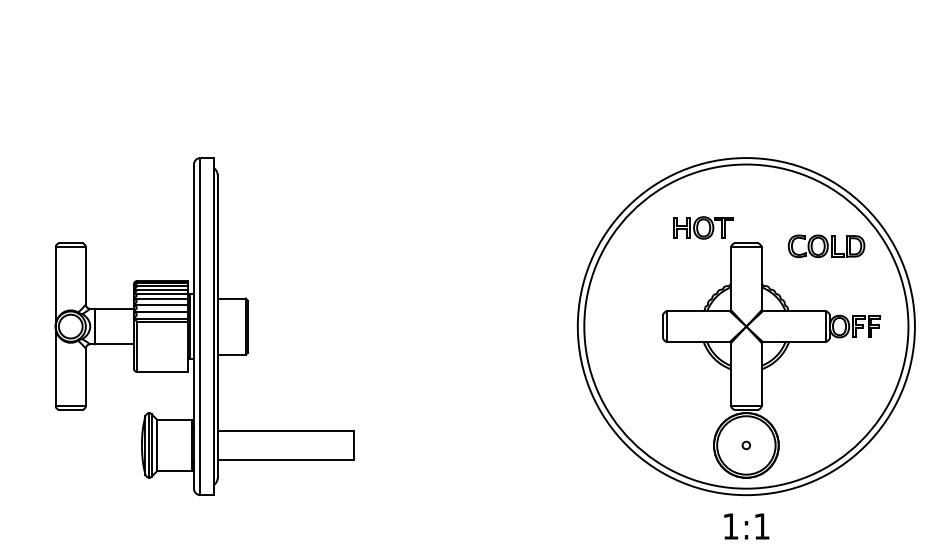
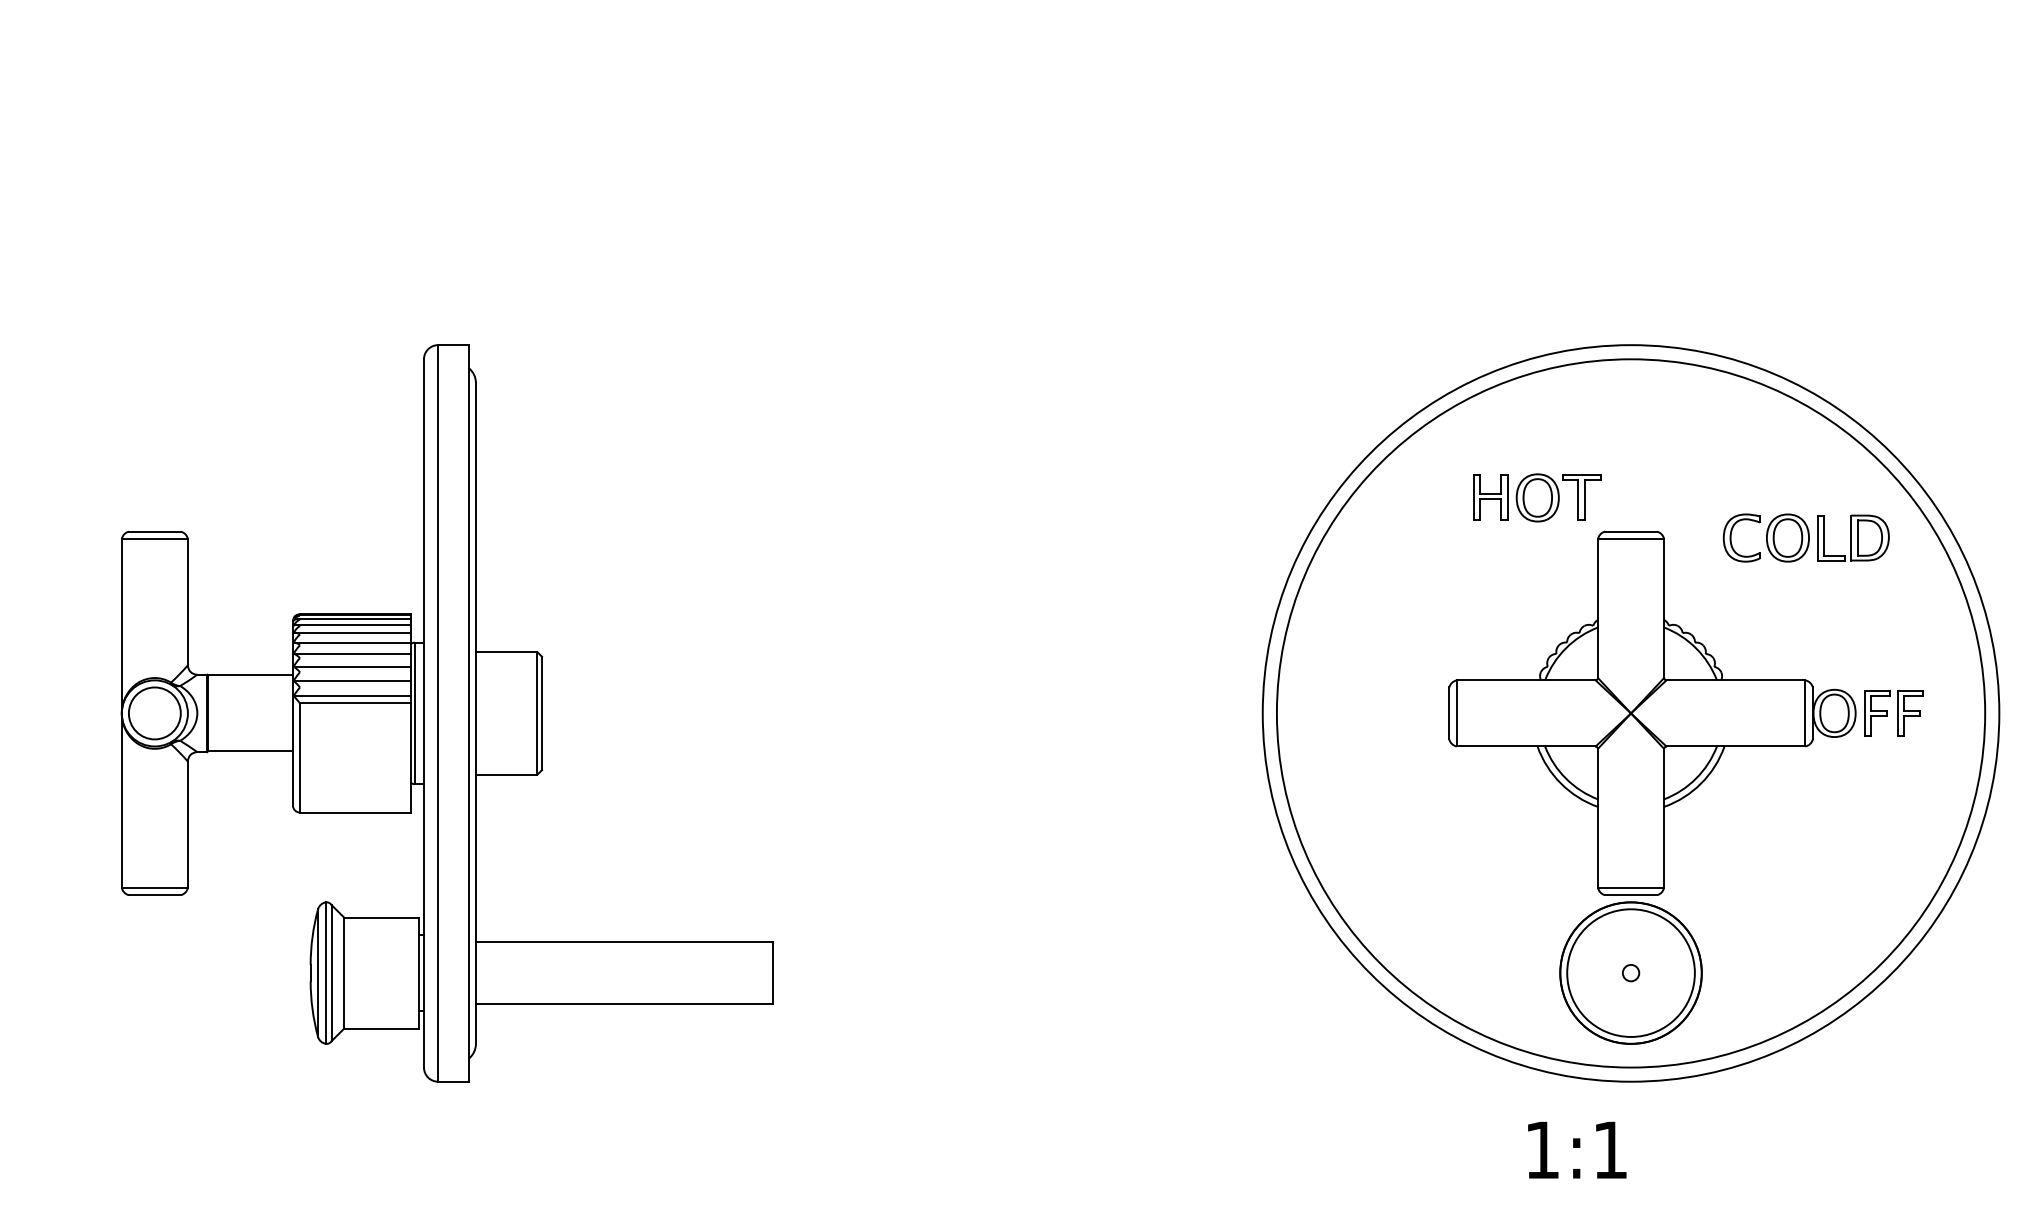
text: (746, 526) -> (1576, 1150), moved

